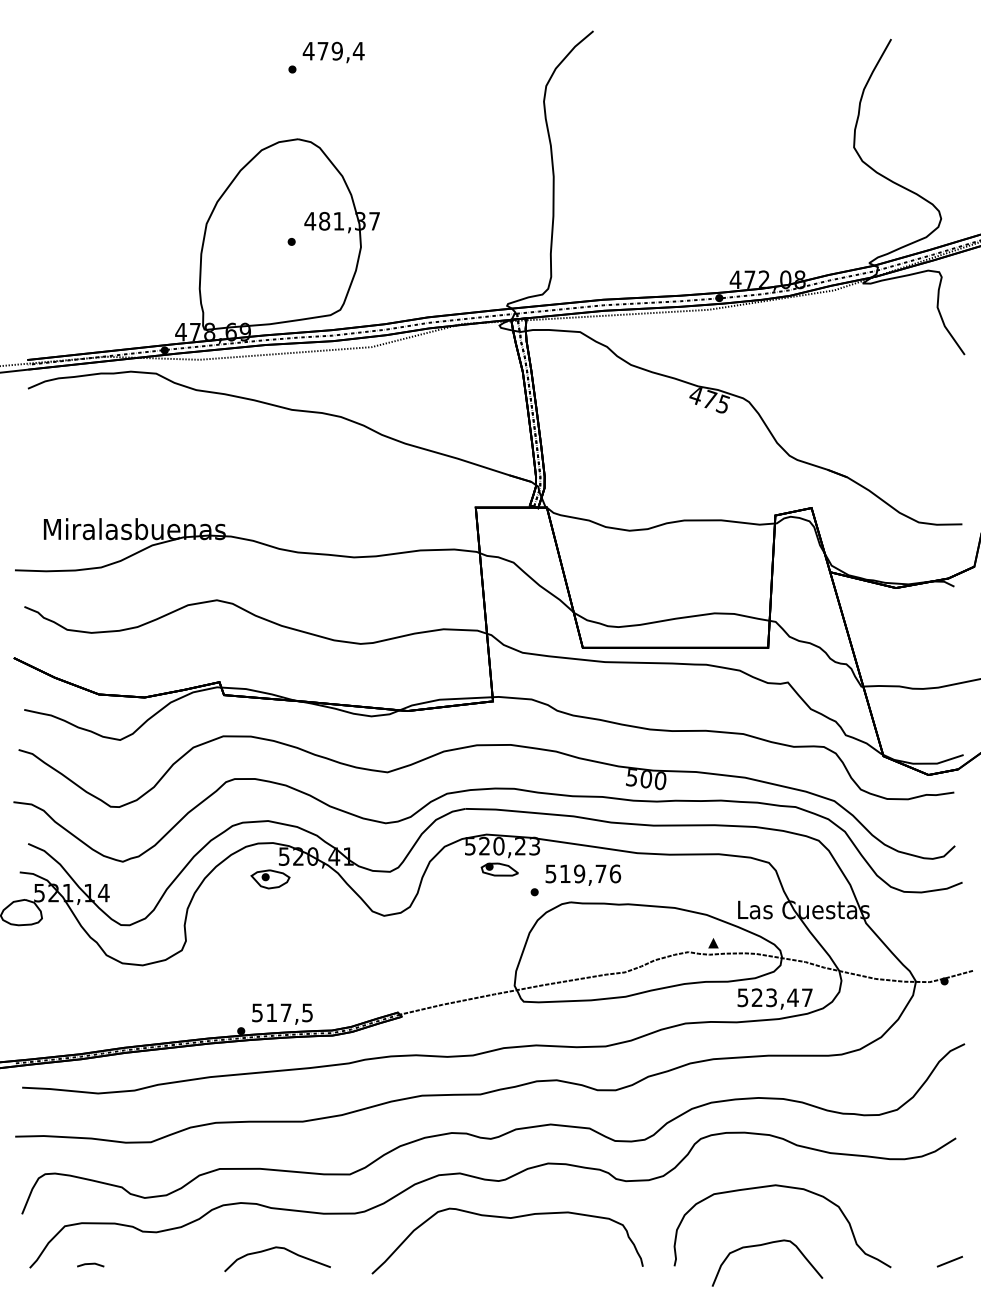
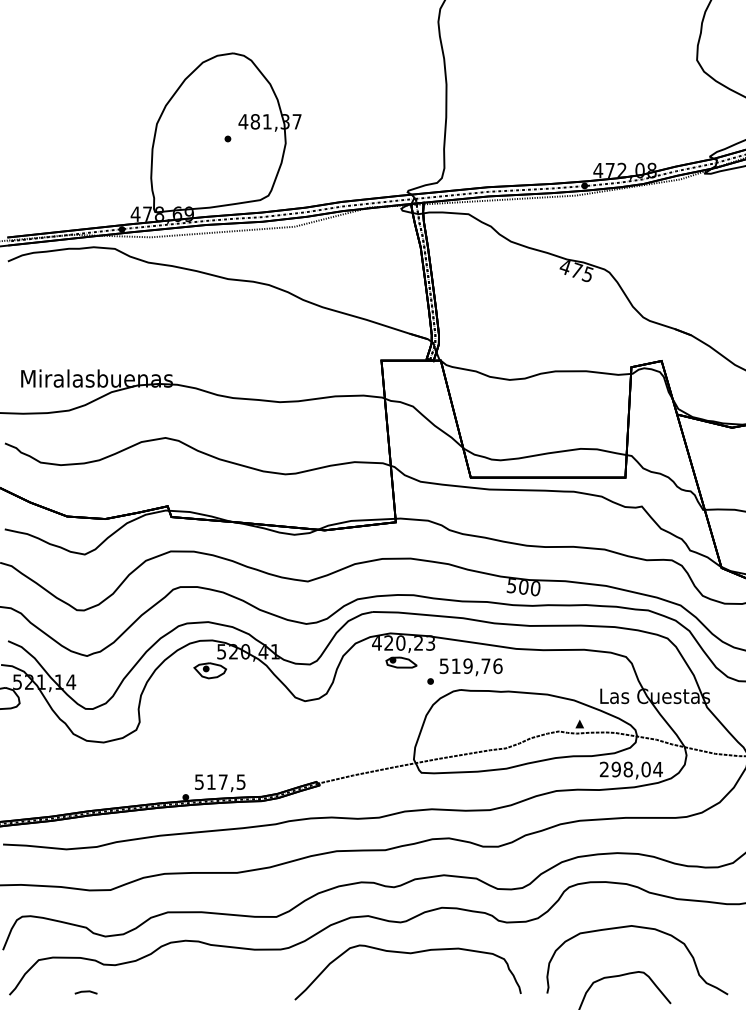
text: (470, 846) -> (377, 643), 520,23 -> 420,23
text: (775, 997) -> (631, 769), 523,47 -> 298,04
curve: (277, 1248) -> (216, 978), removed
line: (90, 1264) -> (85, 992), moved

